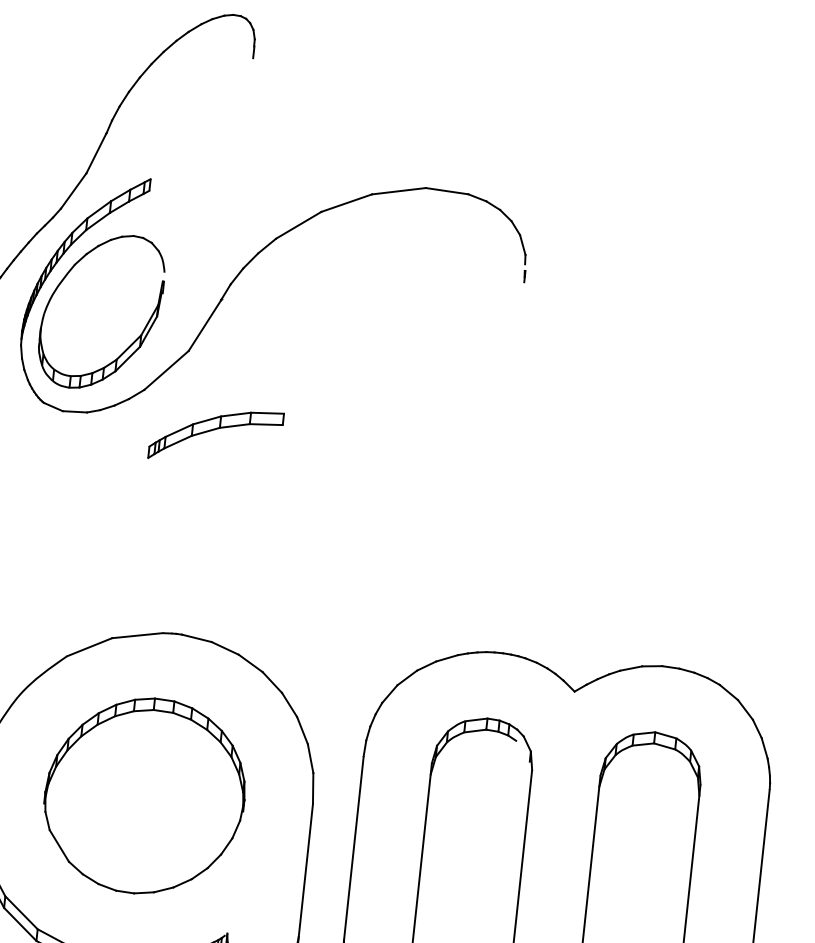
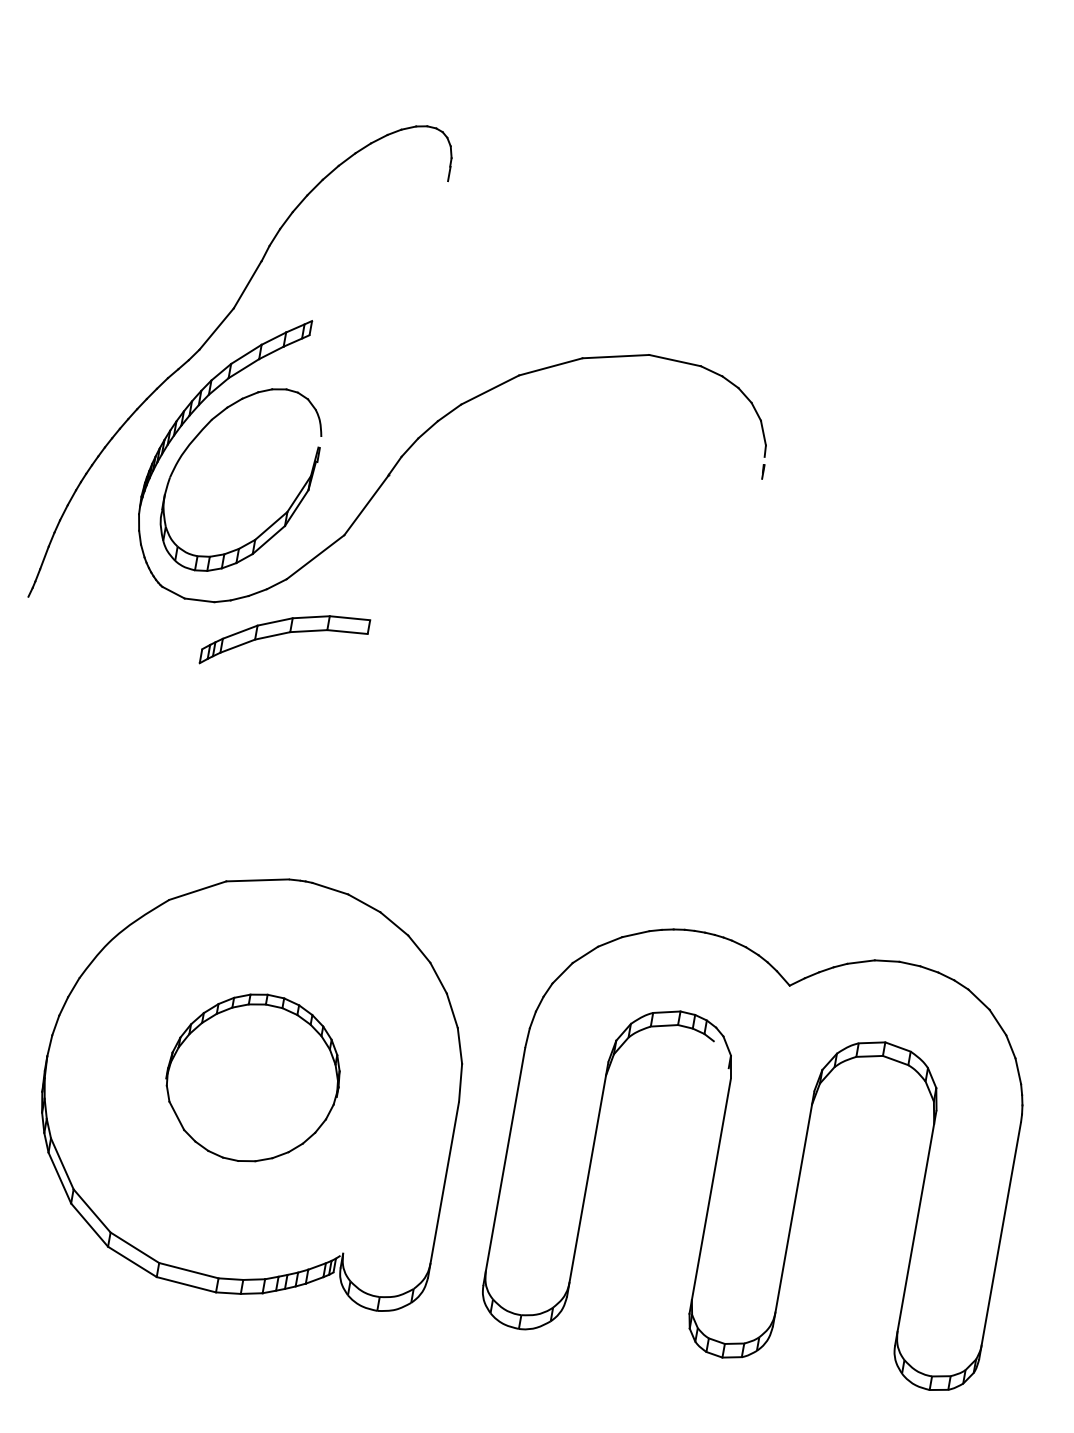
part: (215, 434) -> (284, 639), moved
part: (144, 795) -> (252, 1077), size x0.7

